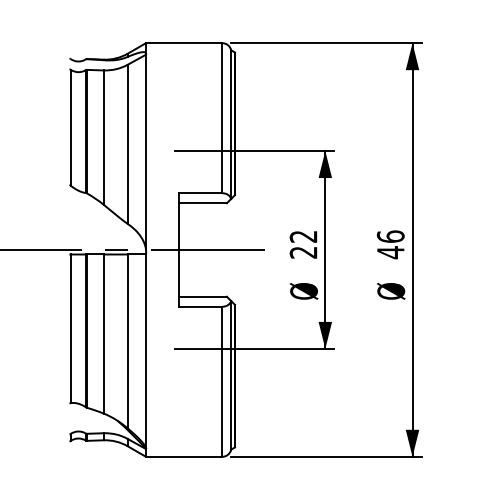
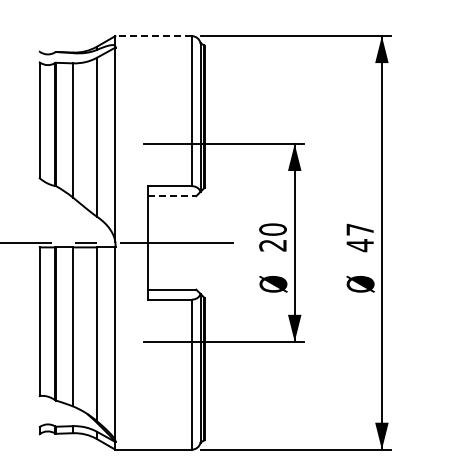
line: (183, 43) -> (152, 36), solid -> dashed
line: (203, 203) -> (172, 196), solid -> dashed
text: (303, 236) -> (272, 229), 22 -> 20
text: (390, 236) -> (359, 229), 46 -> 47

